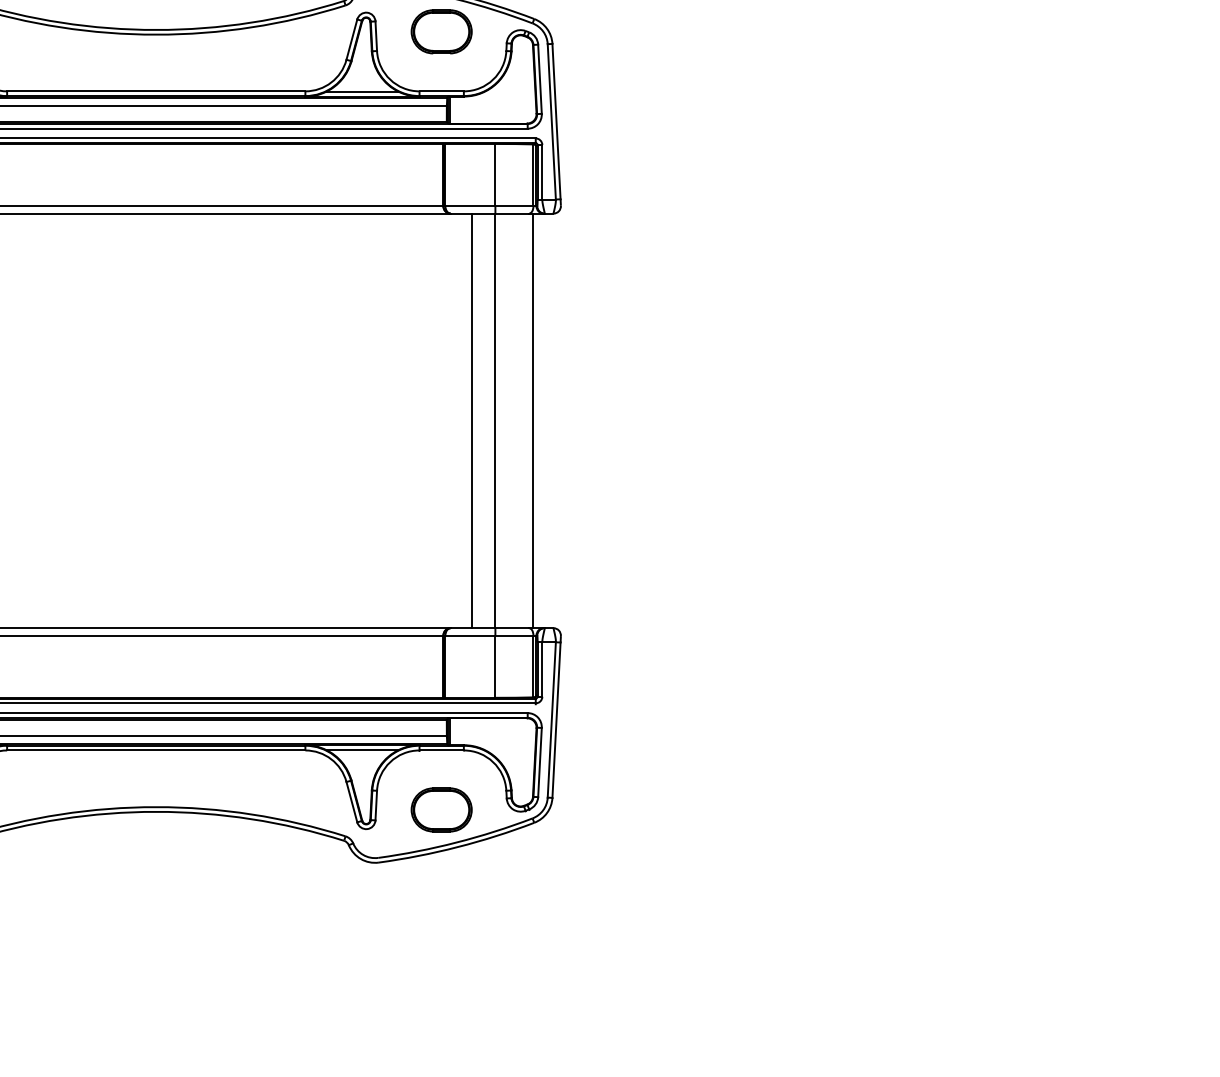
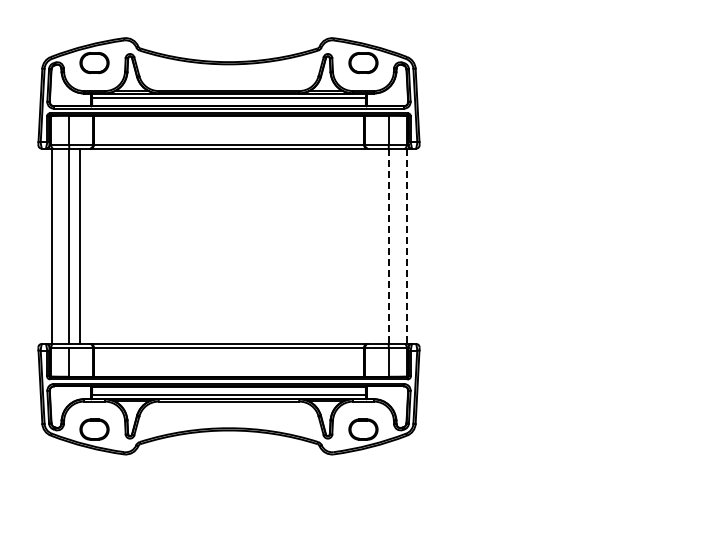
line: (471, 419) -> (377, 245), removed
line: (494, 421) -> (388, 246), solid -> dashed
line: (533, 421) -> (406, 246), solid -> dashed

